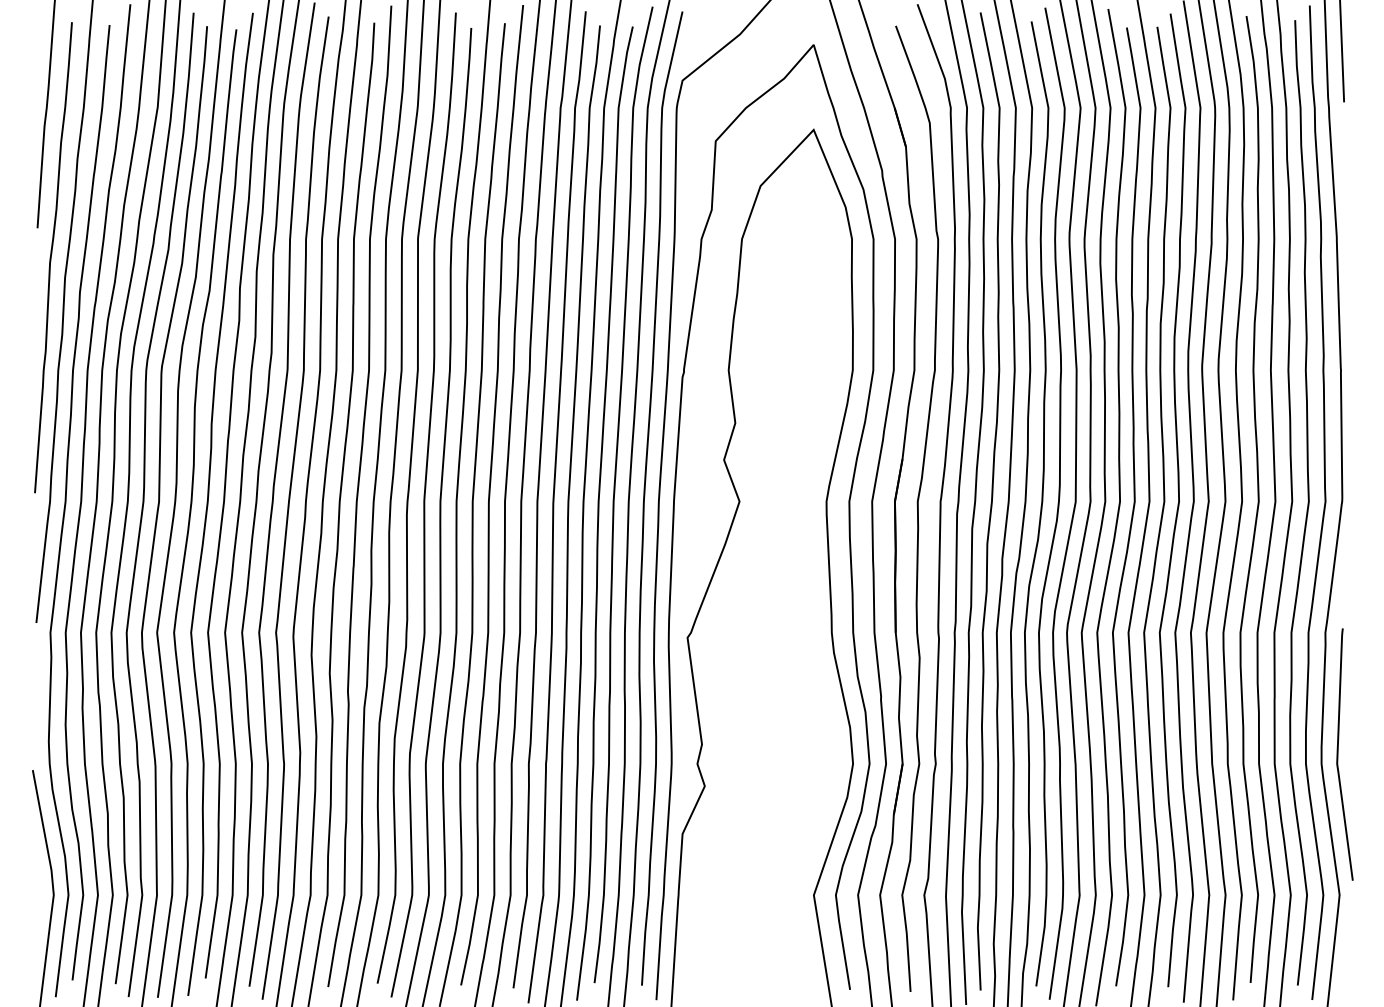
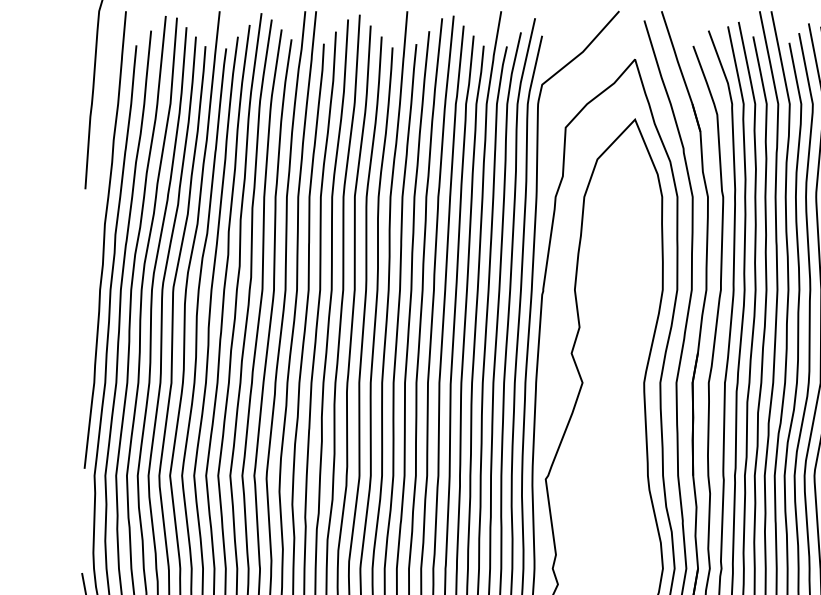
curve: (51, 257) -> (95, 209), removed

